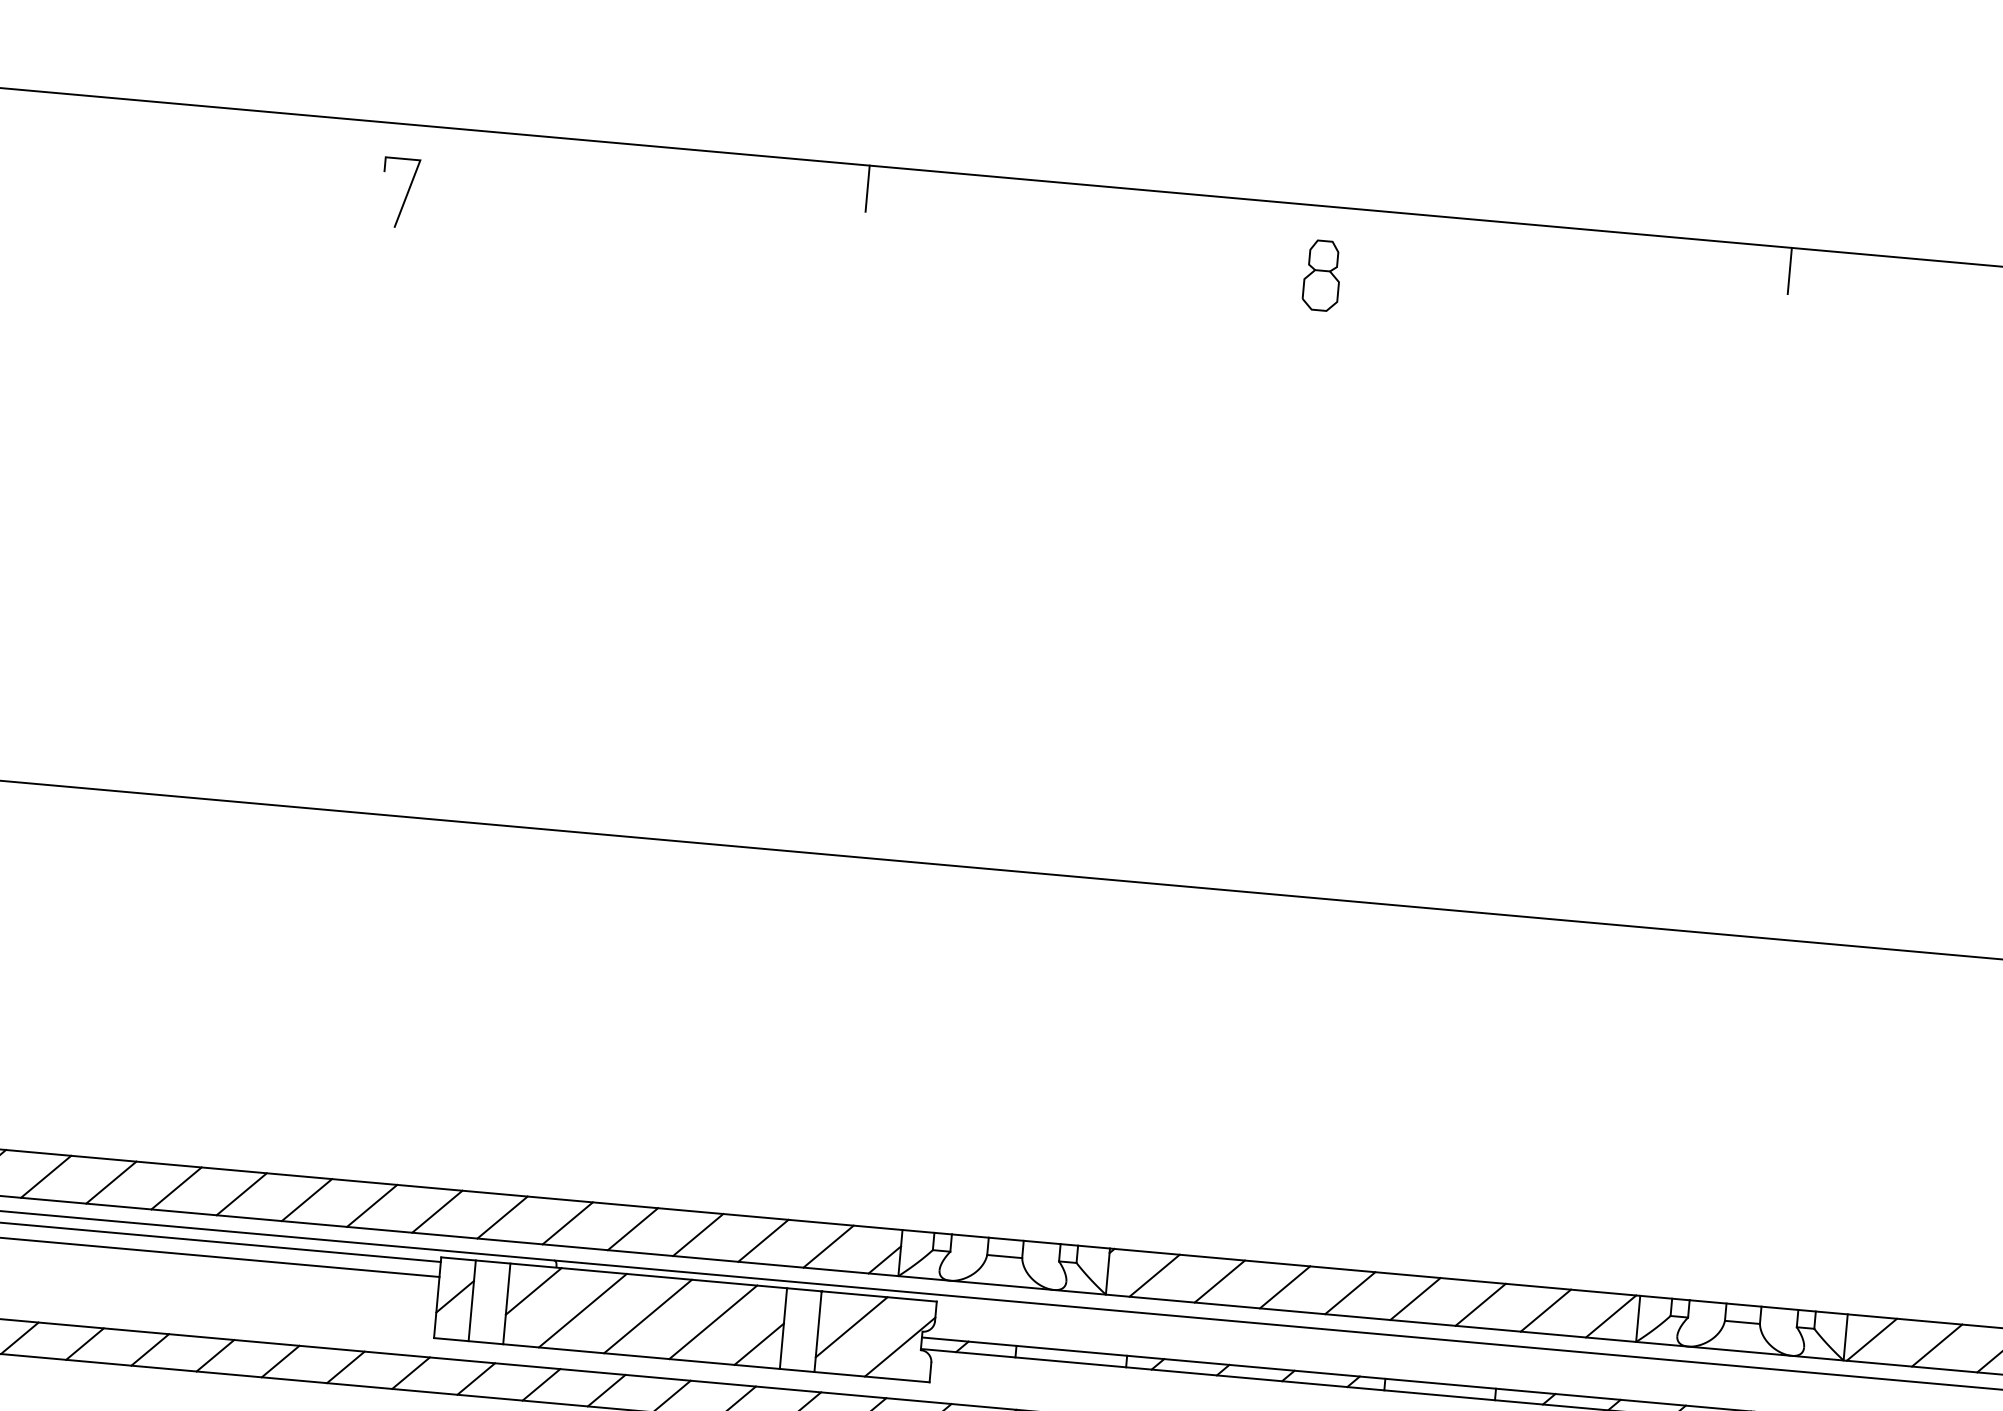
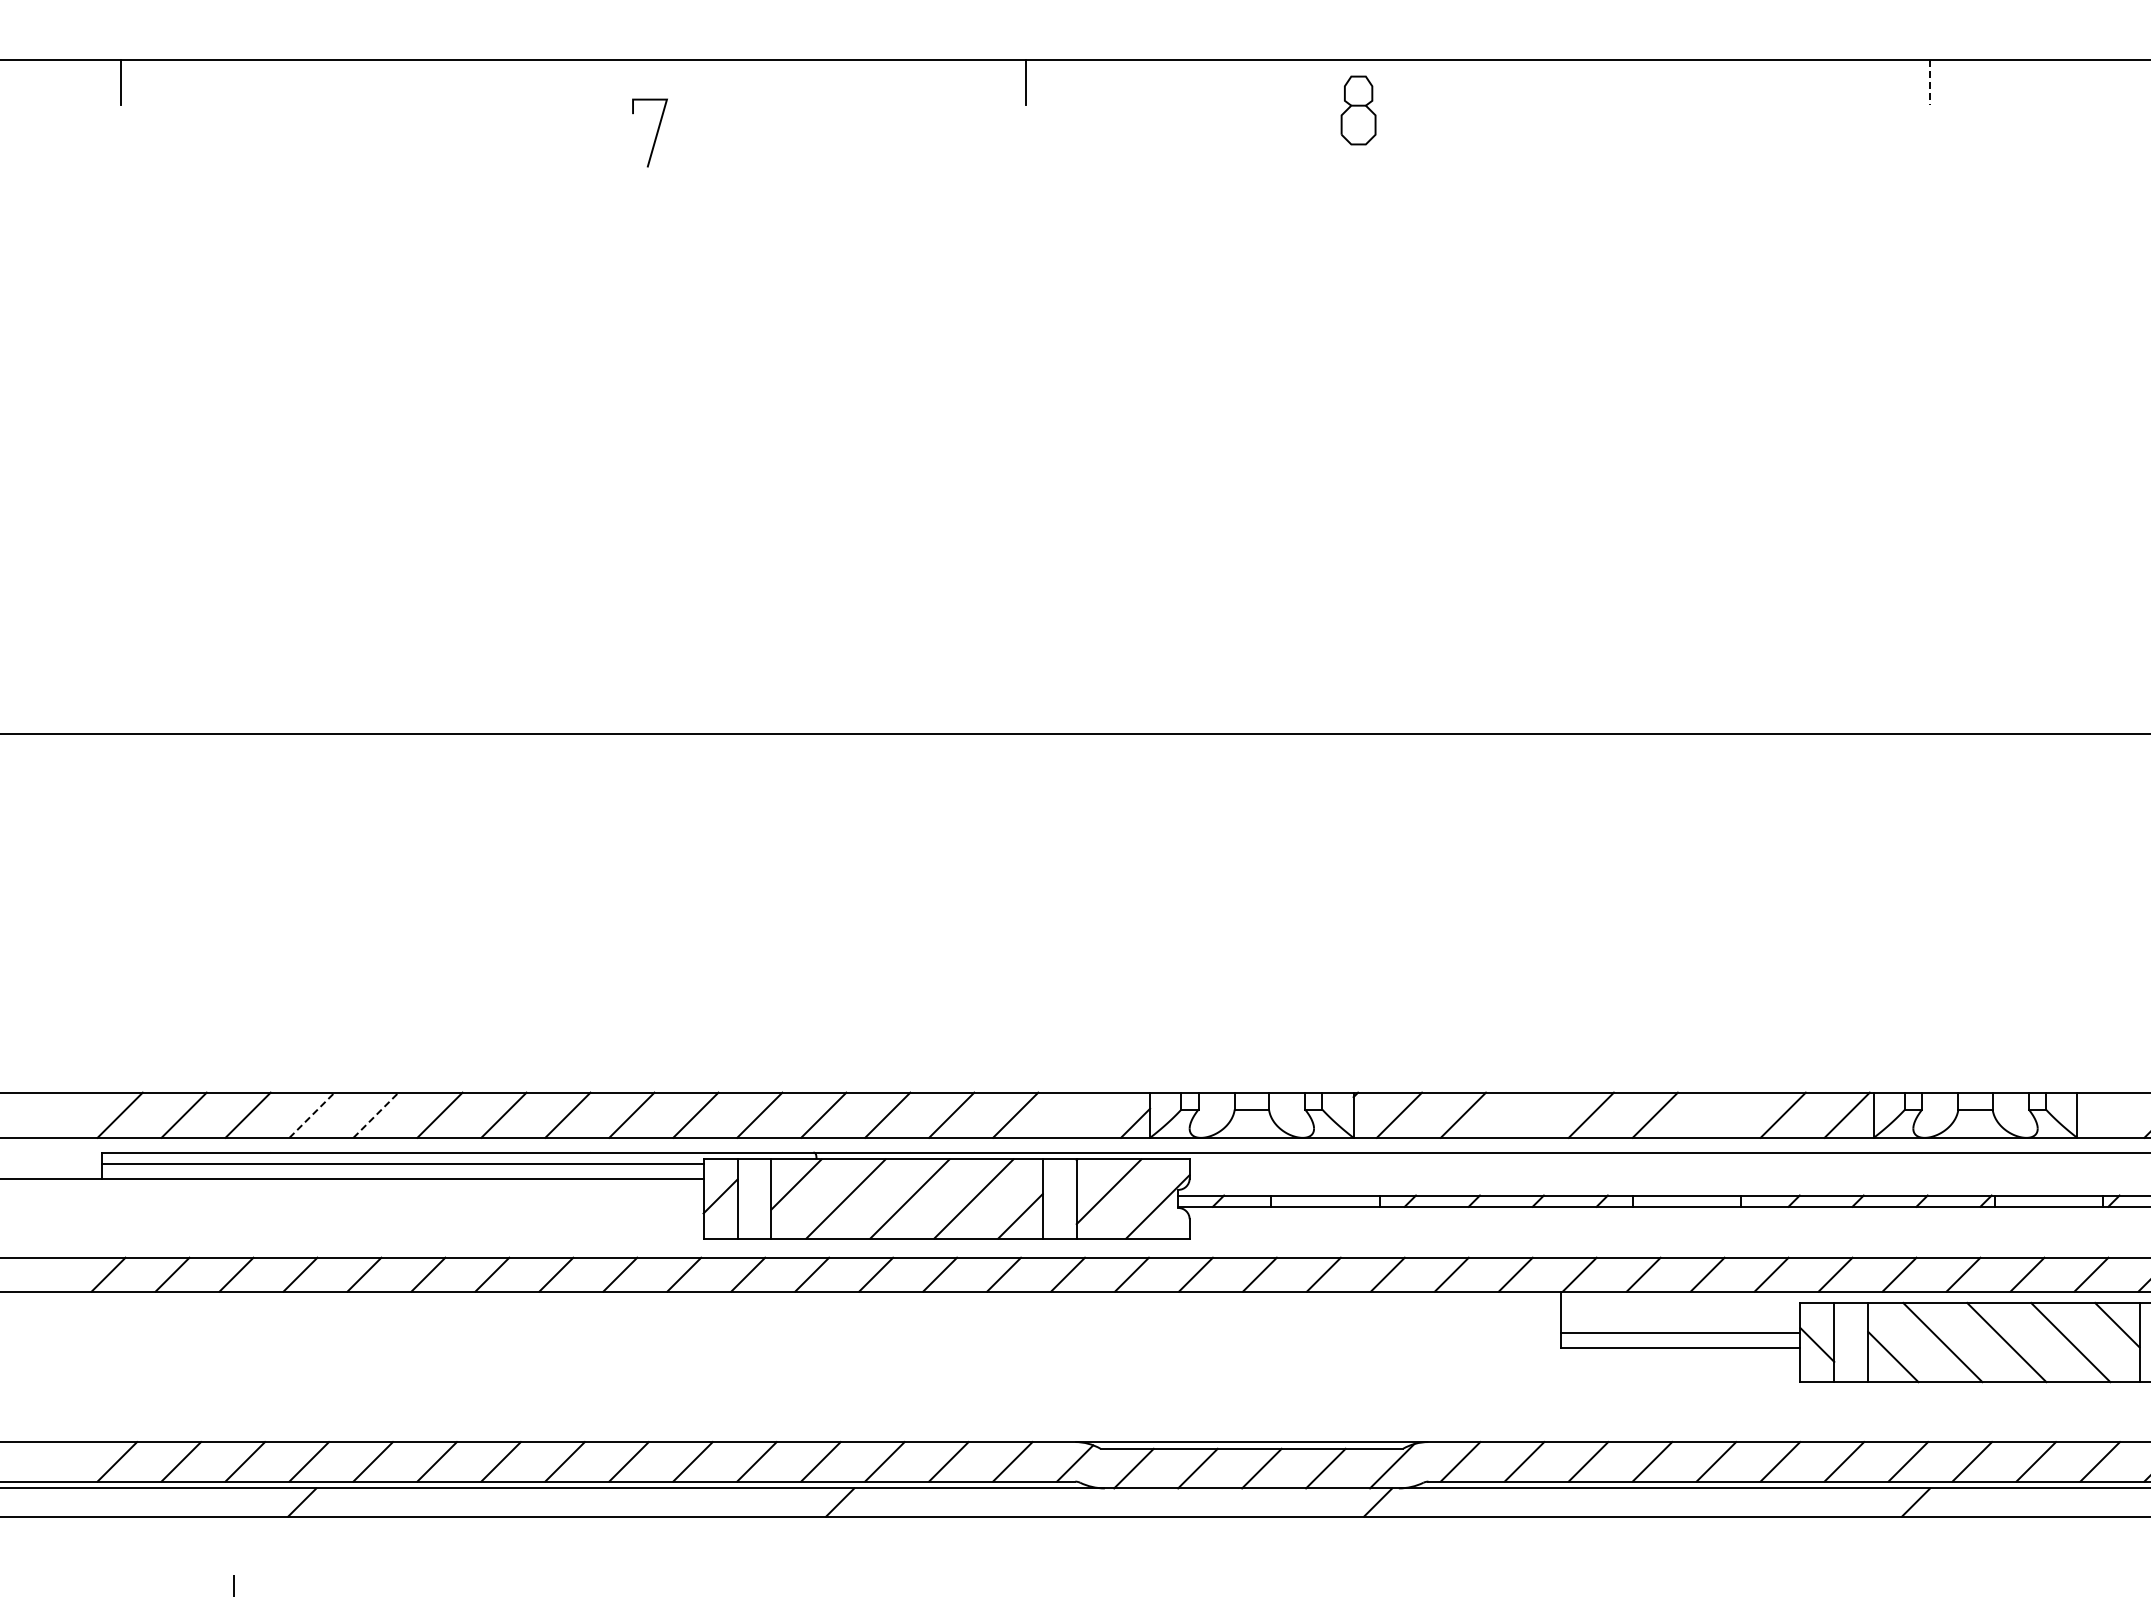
line: (405, 195) -> (655, 135), moved
line: (1790, 271) -> (1930, 82), solid -> dashed
part: (1322, 275) -> (1358, 110), moved
line: (46, 1177) -> (312, 1115), solid -> dashed
line: (111, 1182) -> (376, 1115), solid -> dashed
line: (828, 1245) -> (1079, 1114), removed
line: (1284, 1286) -> (1526, 1114), removed
line: (1479, 1303) -> (1718, 1114), removed
line: (1871, 1338) -> (2102, 1114), removed

